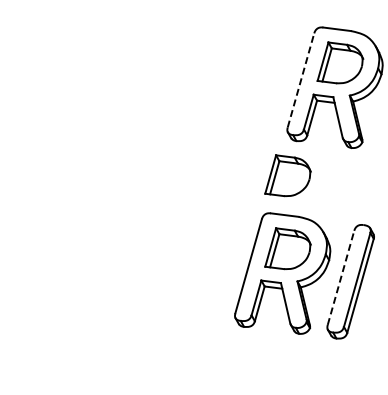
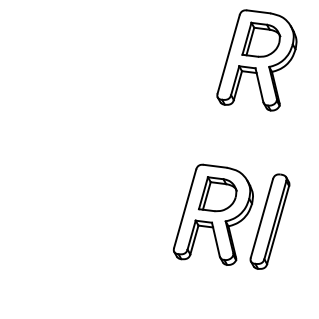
line: (301, 80) -> (229, 54), dashed -> solid
part: (287, 175) -> (217, 133), removed
line: (341, 277) -> (262, 218), dashed -> solid

